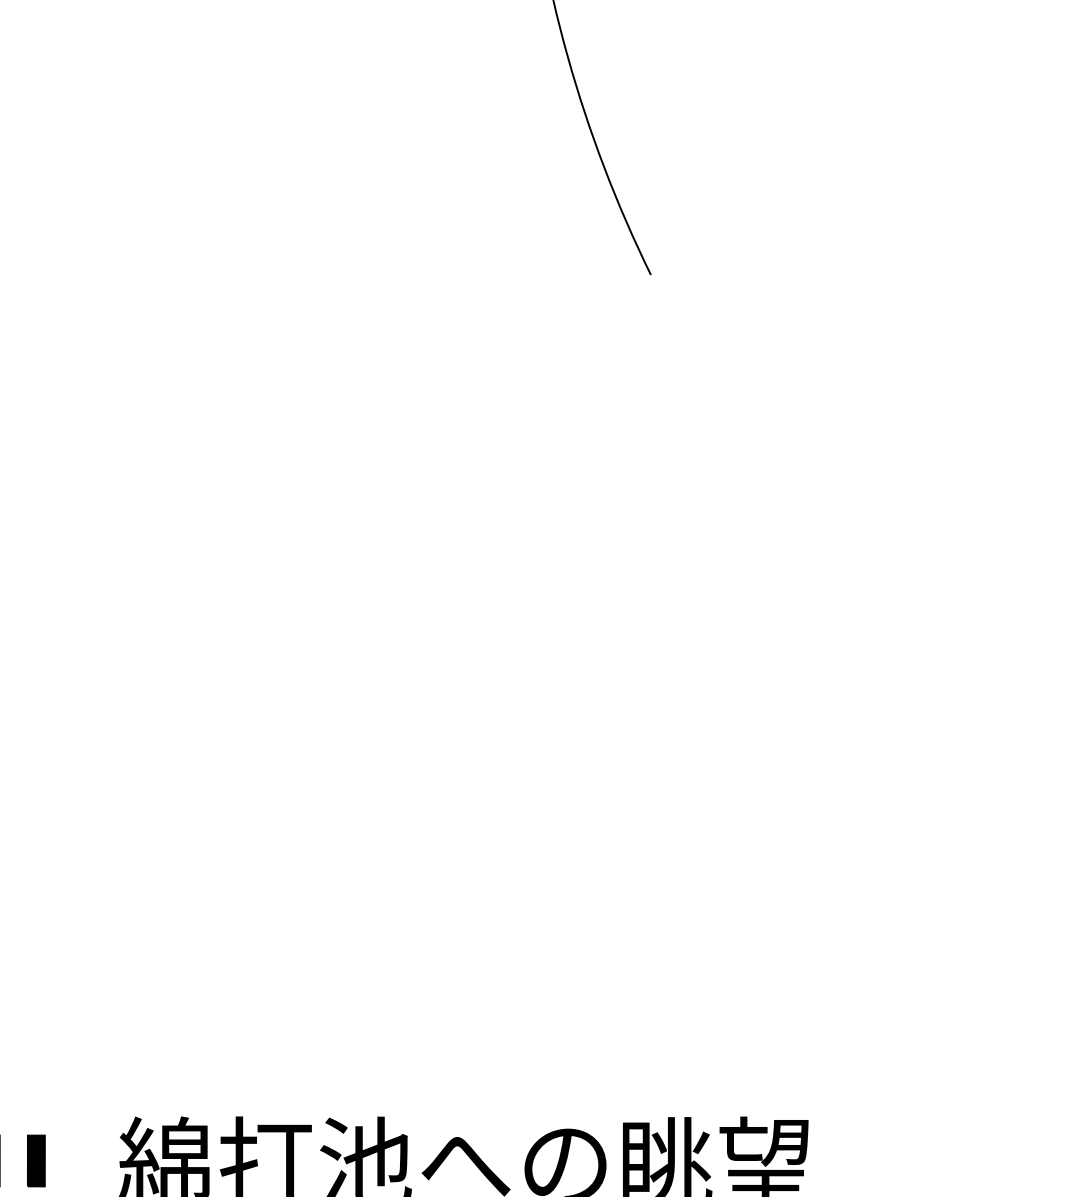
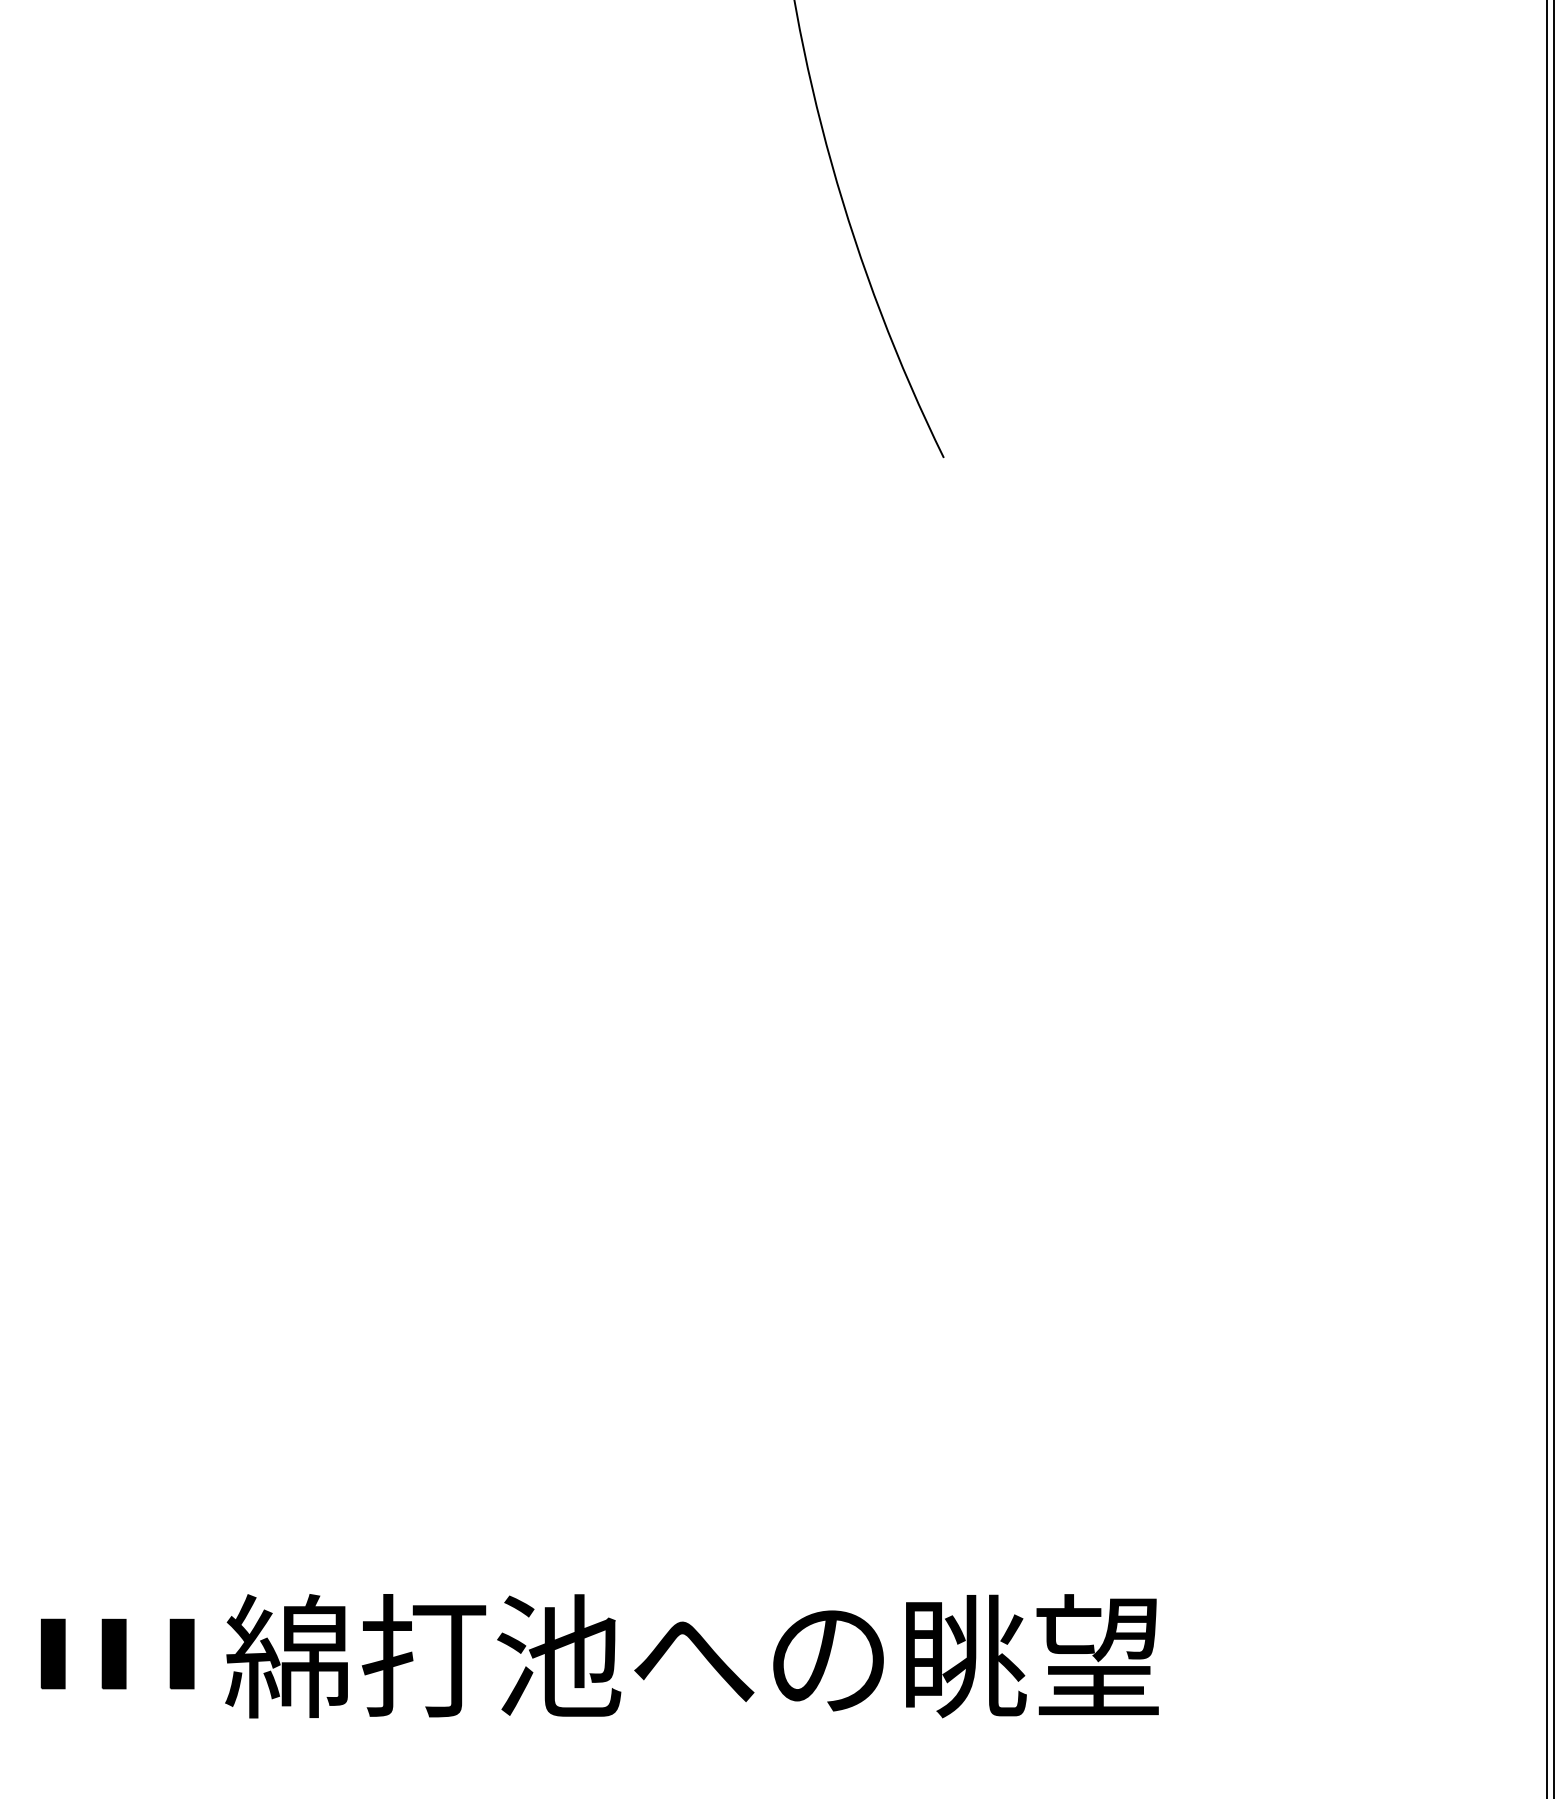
part: (86, 1160) -> (181, 1653), added

